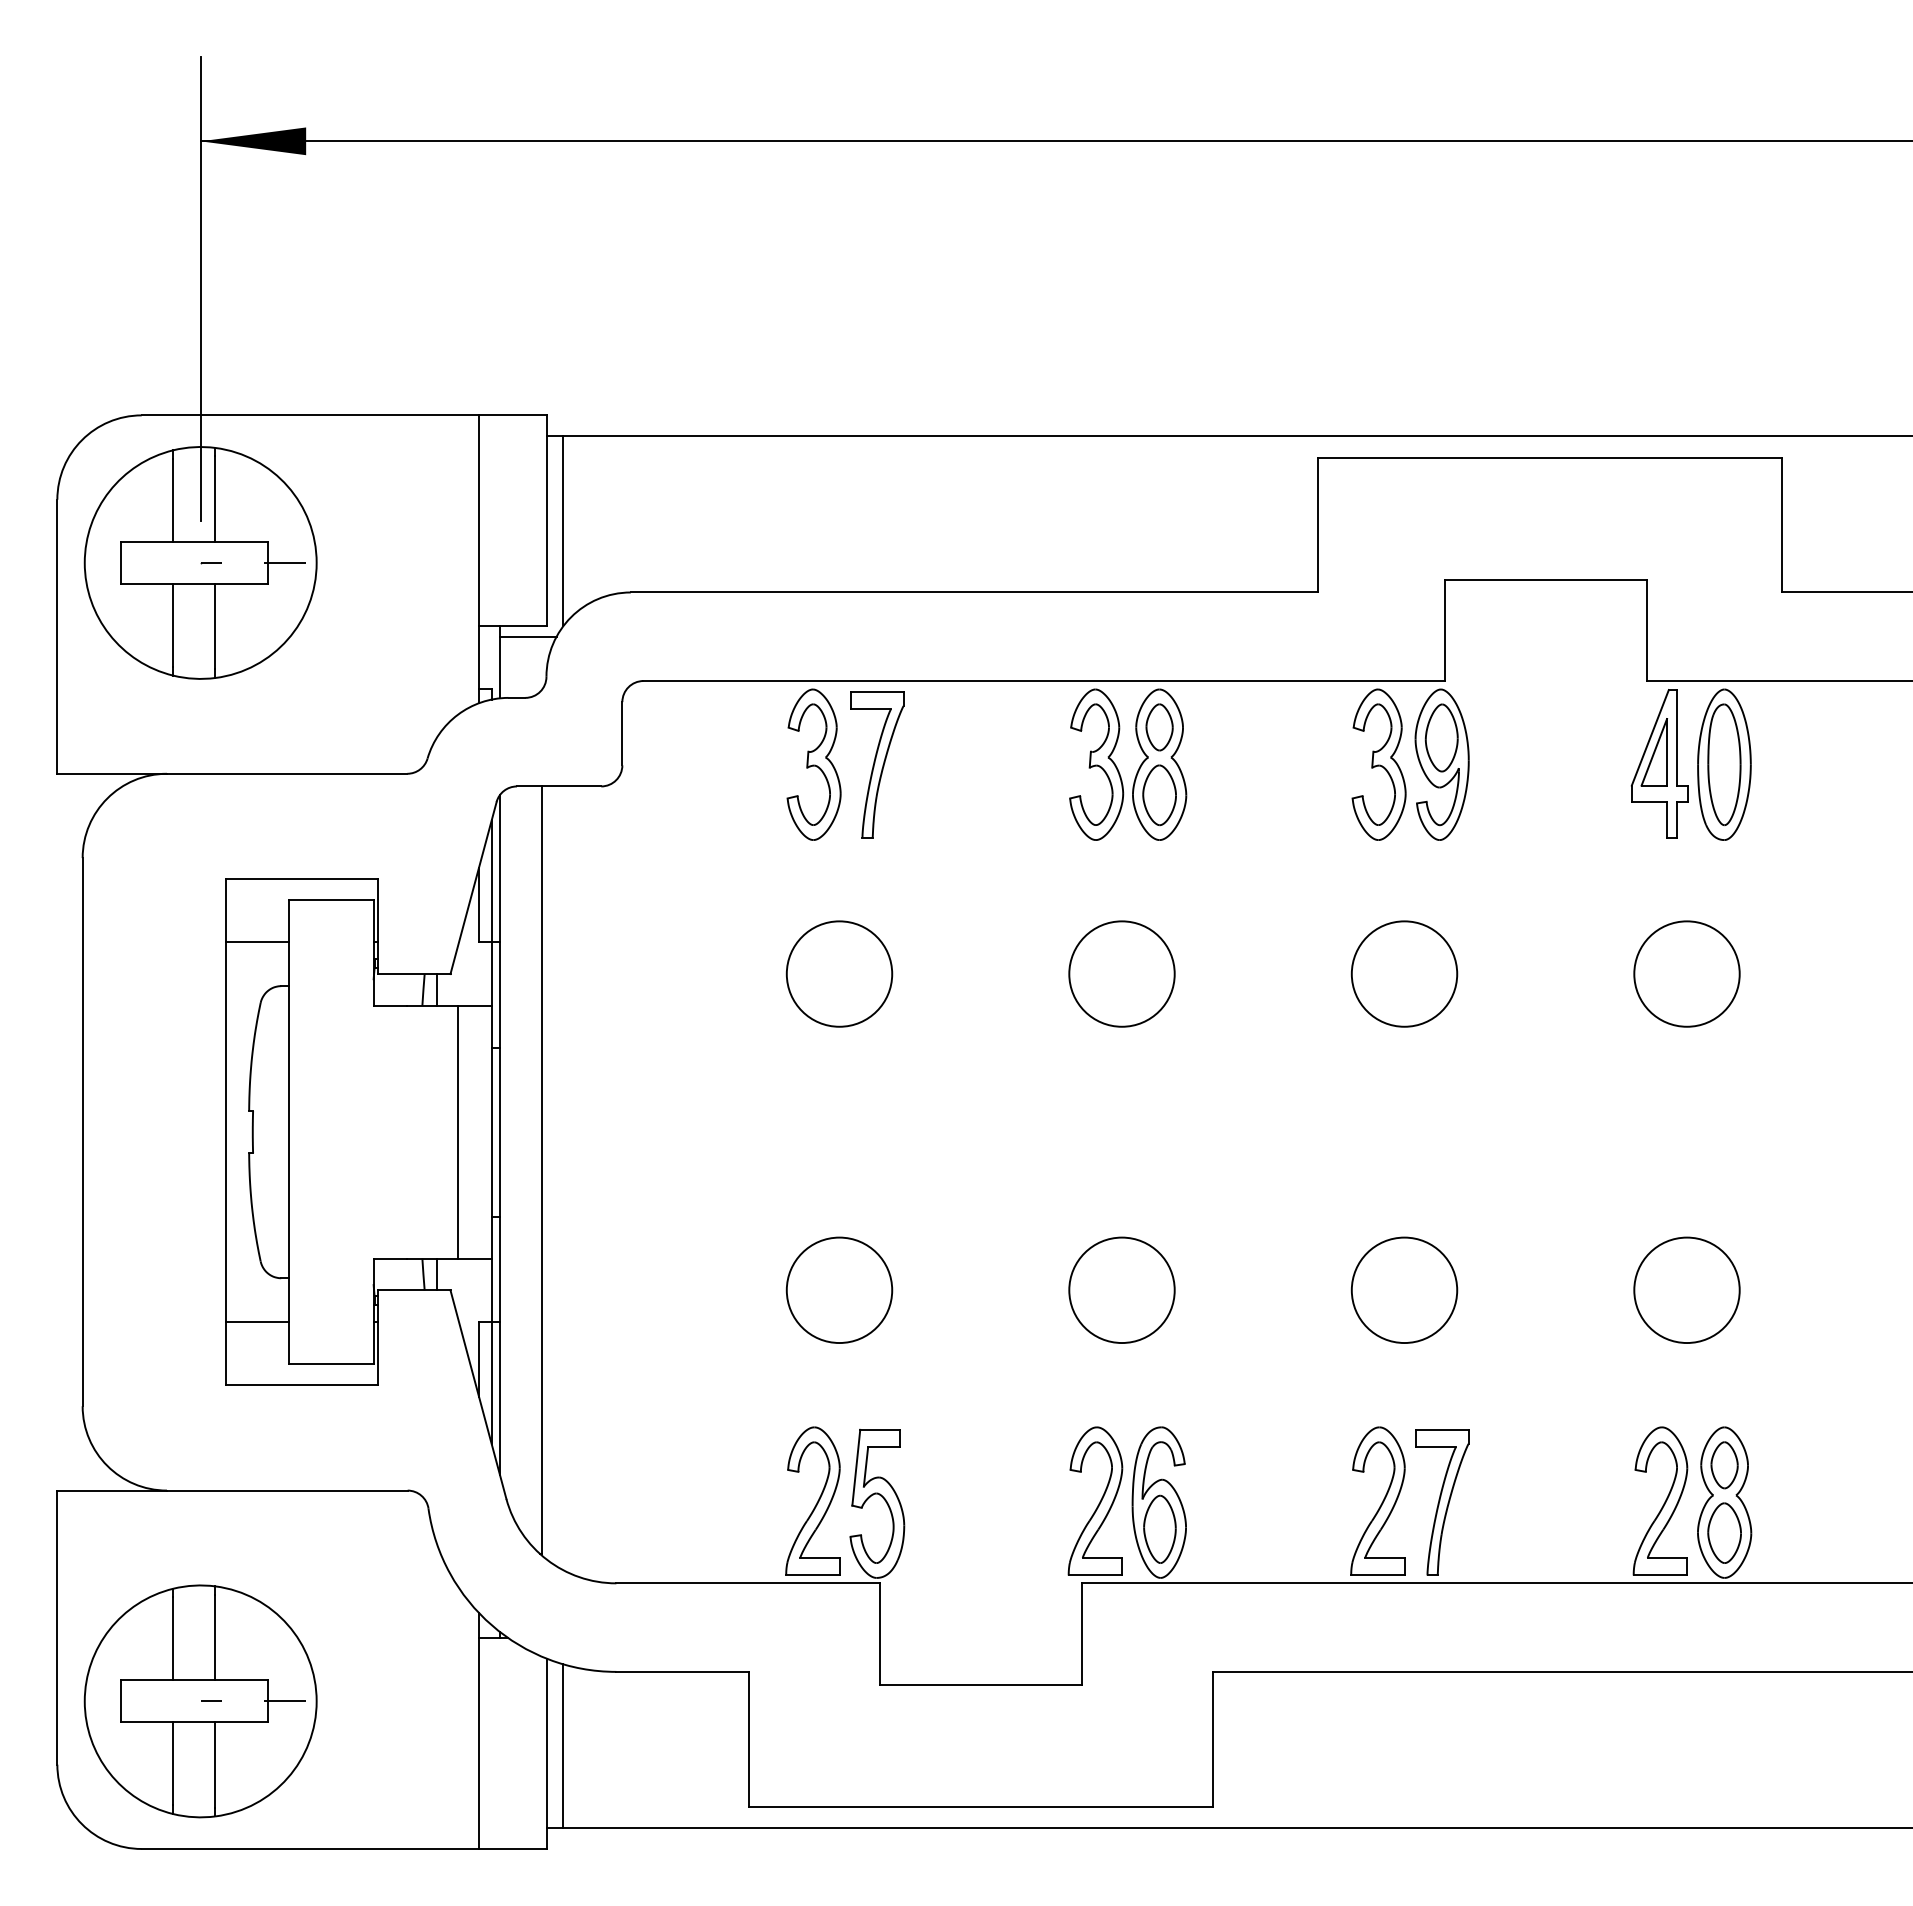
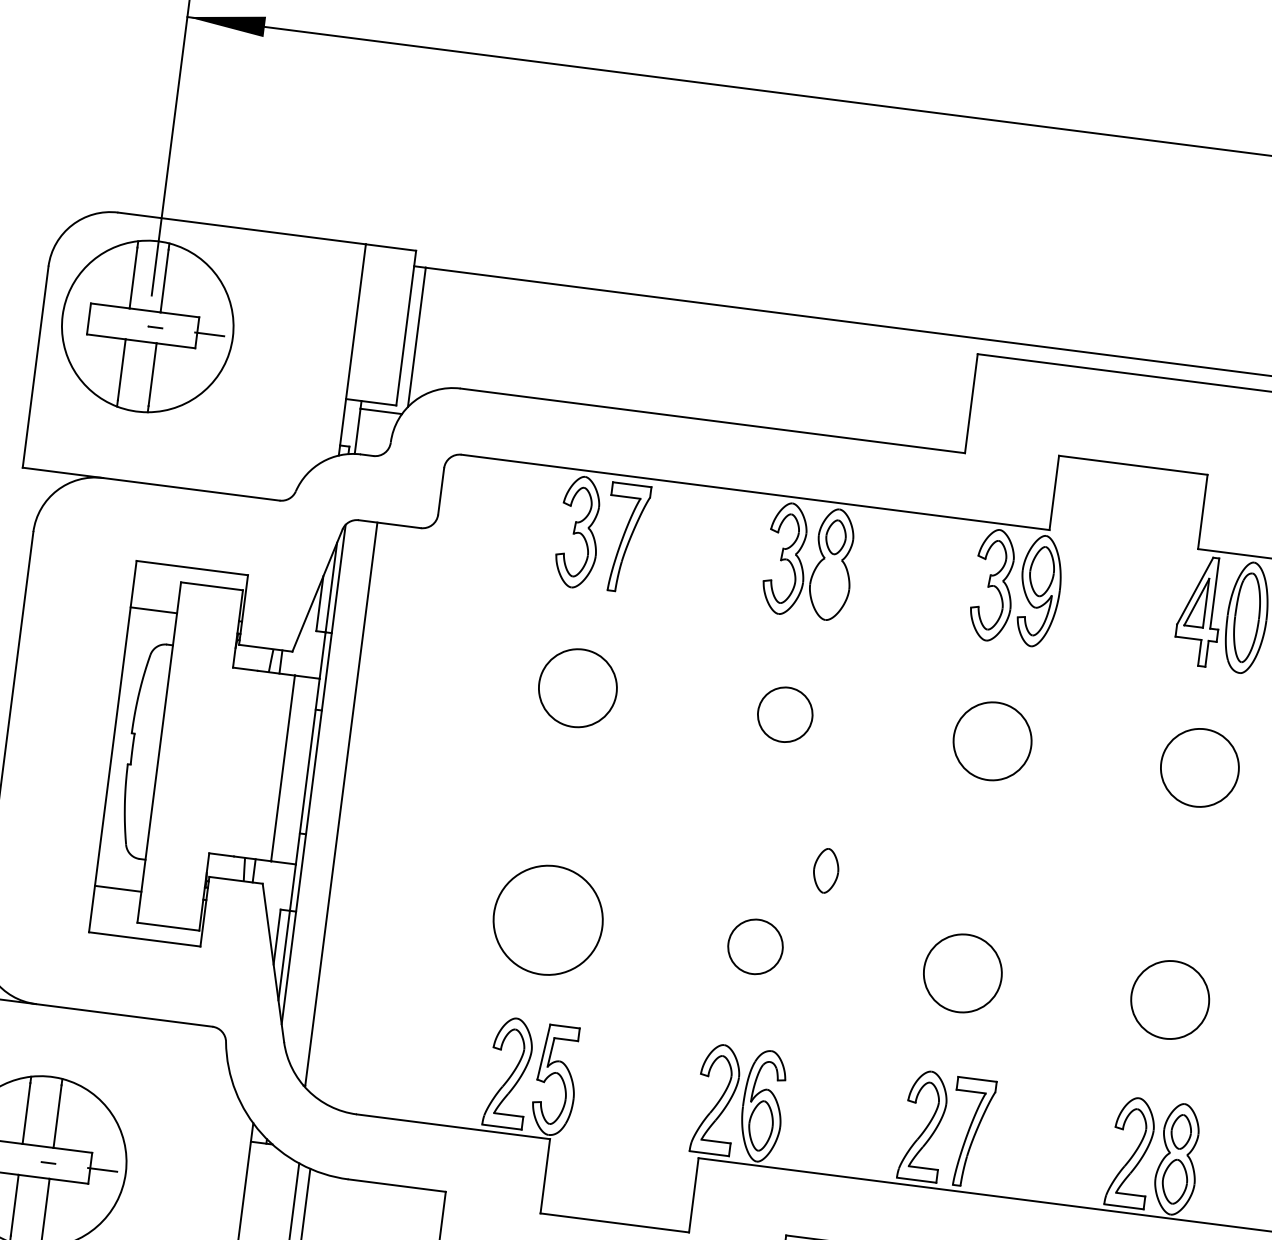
part: (1159, 795) -> (826, 871), moved
circle: (1121, 973) -> (784, 714), size x0.7
circle: (839, 1290) -> (548, 920), size x1.4
circle: (1121, 1290) -> (755, 946), size x0.7

